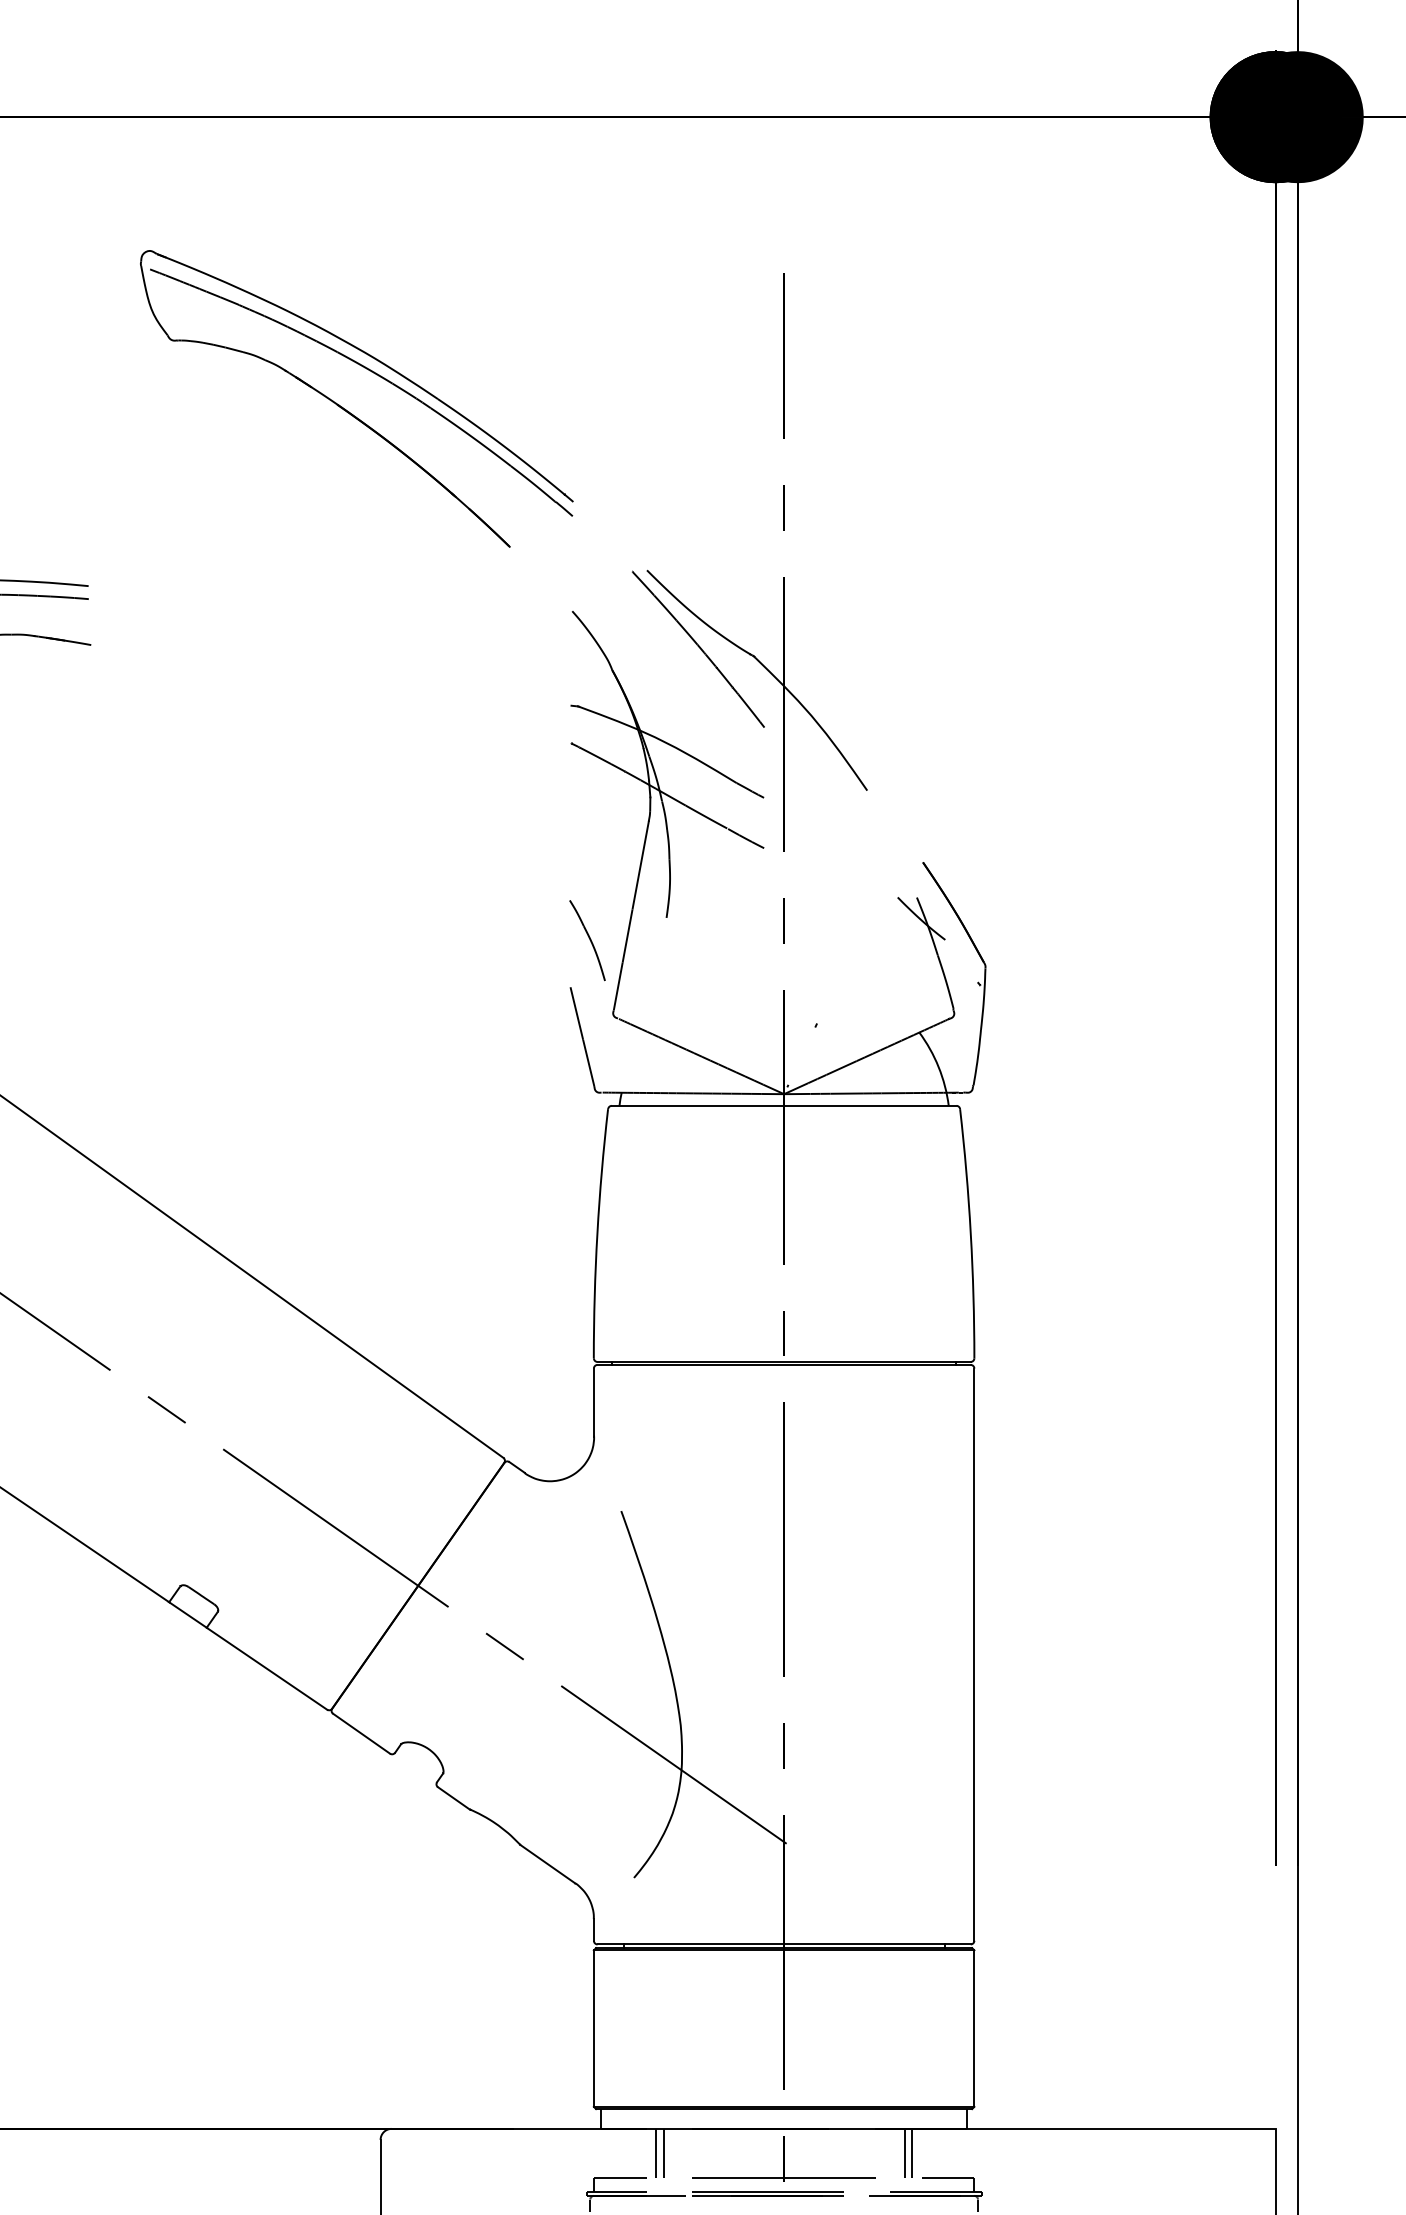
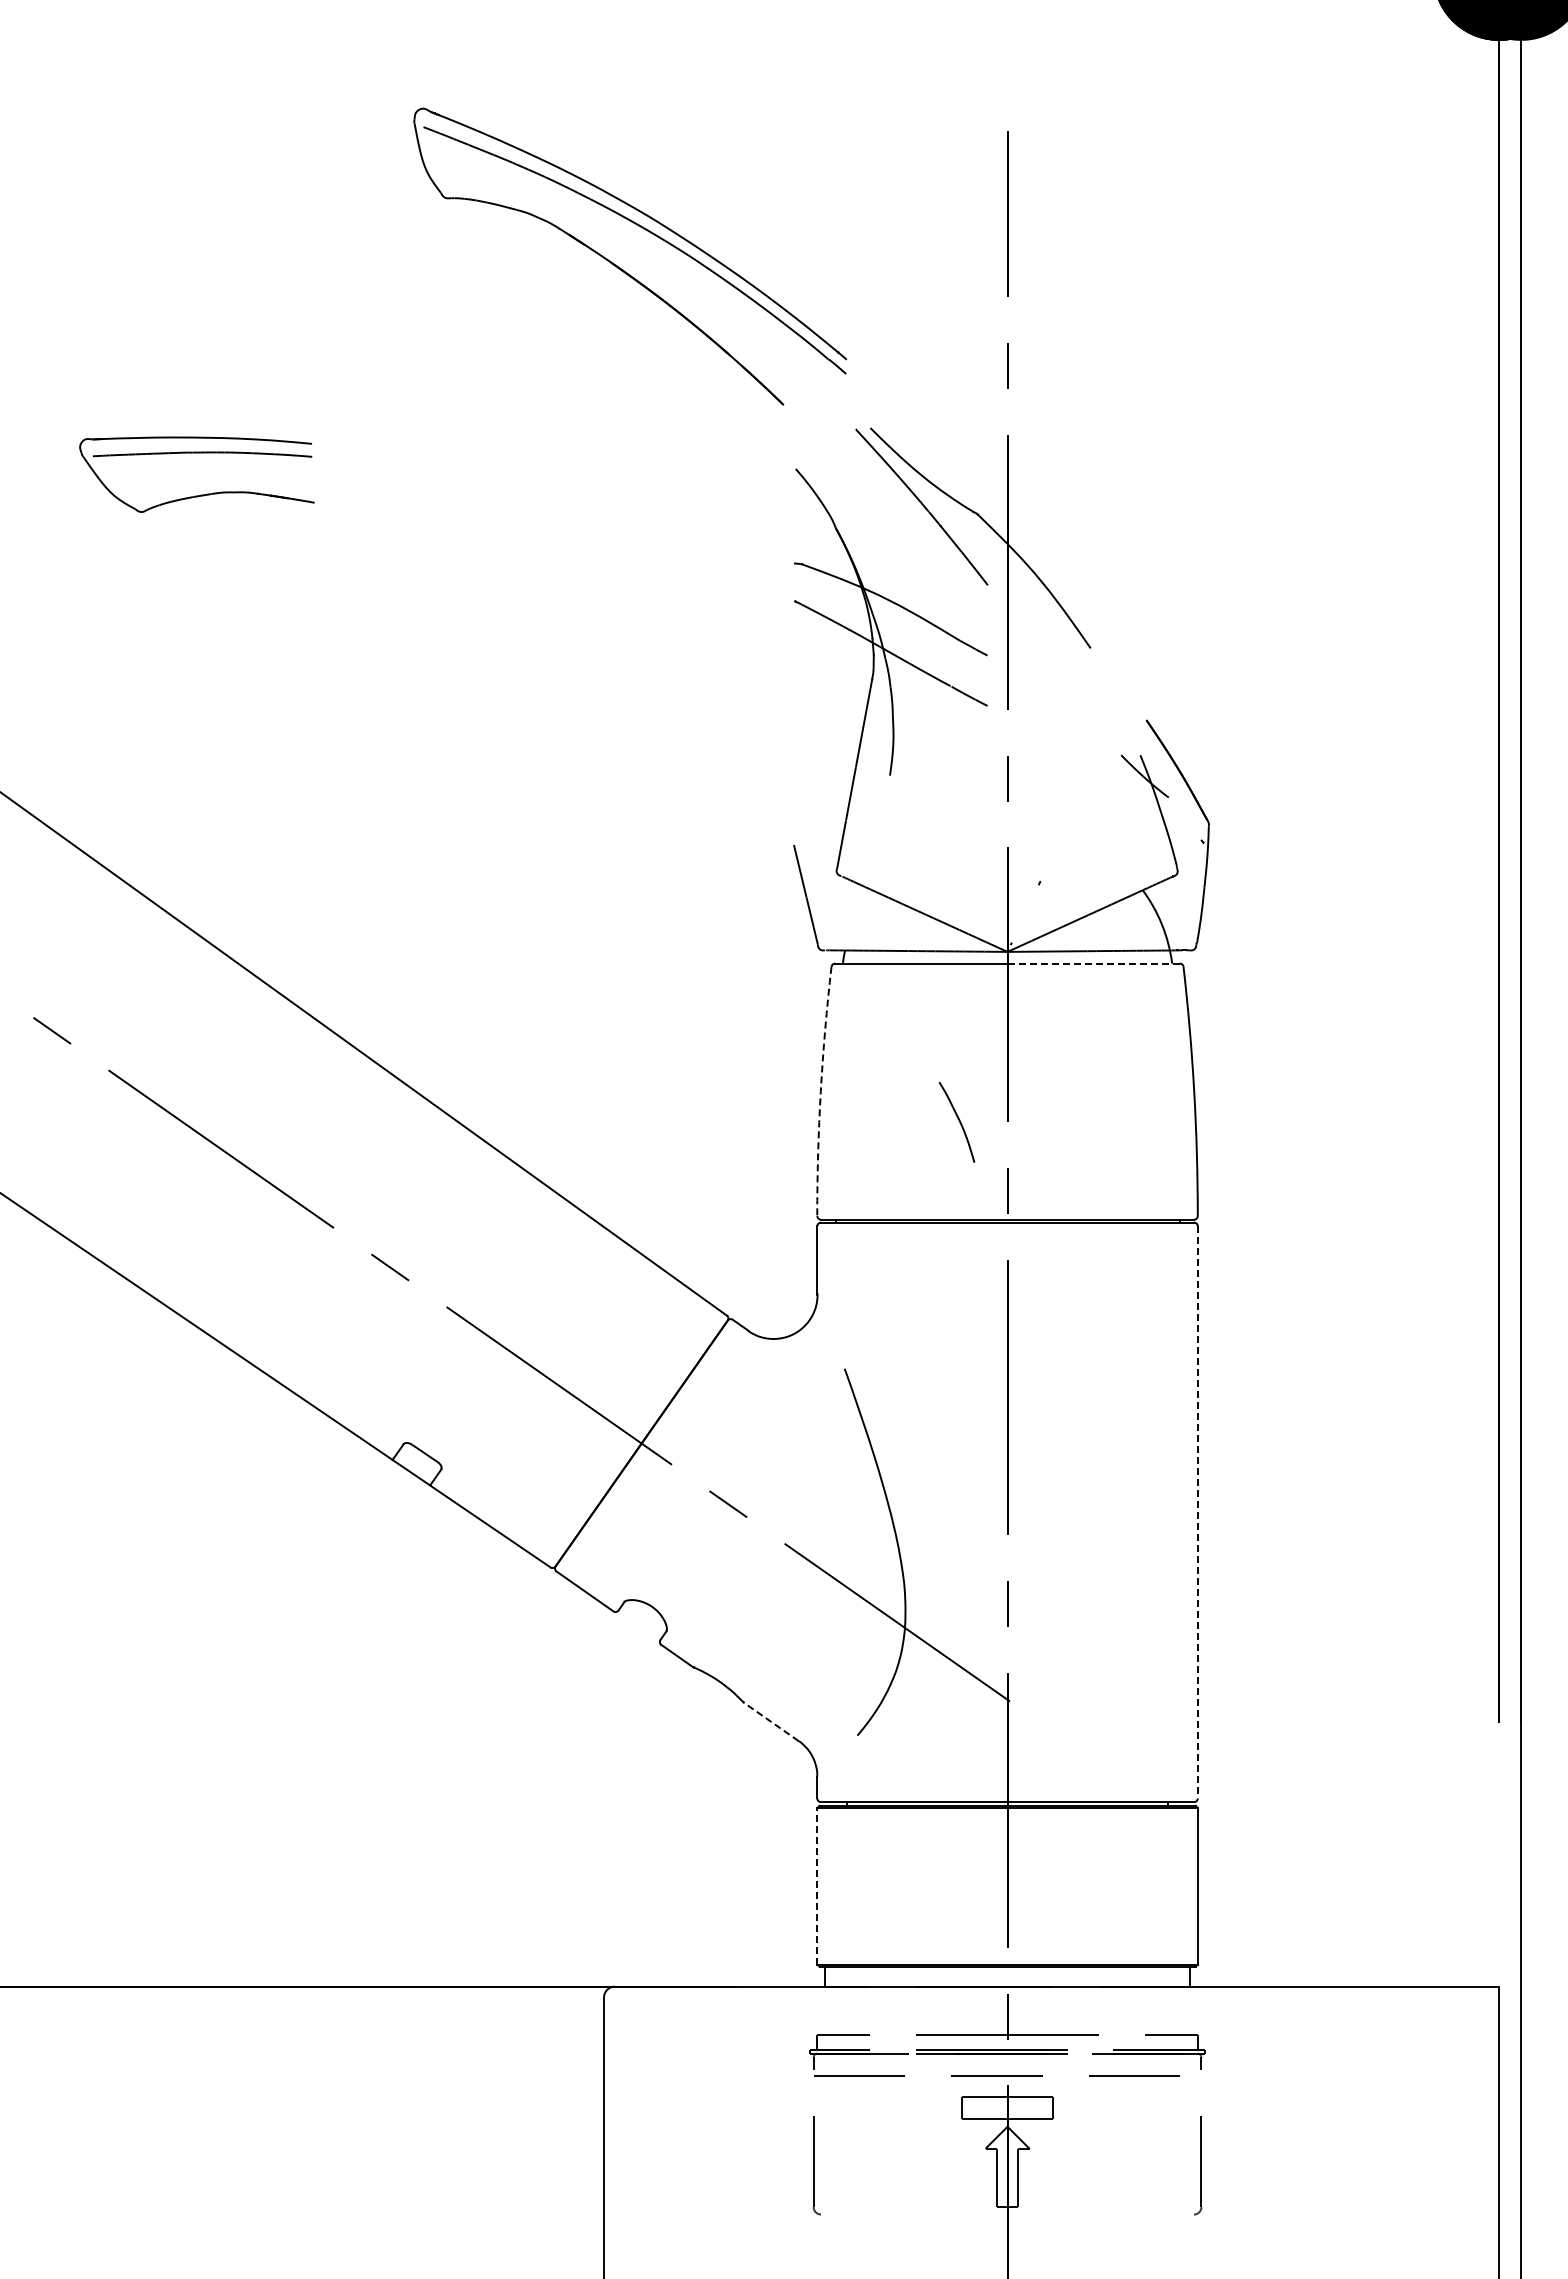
part: (347, 409) -> (620, 267), moved
part: (587, 940) -> (956, 1122), moved
line: (871, 1105) -> (1094, 963), solid -> dashed
arc: (597, 1233) -> (820, 1091), solid -> dashed
line: (974, 1654) -> (1197, 1512), solid -> dashed
line: (548, 1863) -> (771, 1721), solid -> dashed
line: (594, 2027) -> (817, 1885), solid -> dashed
line: (656, 2152) -> (879, 2010), removed
line: (663, 2152) -> (886, 2010), removed
line: (905, 2152) -> (1128, 2010), removed
line: (912, 2152) -> (1135, 2010), removed

